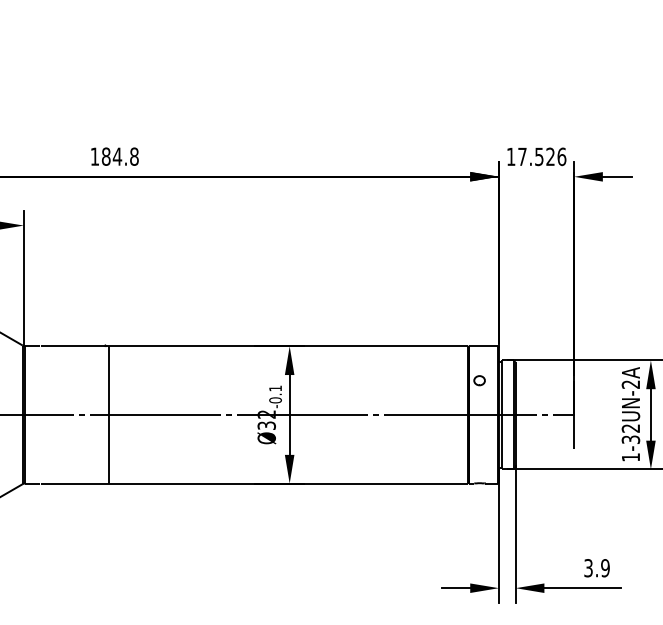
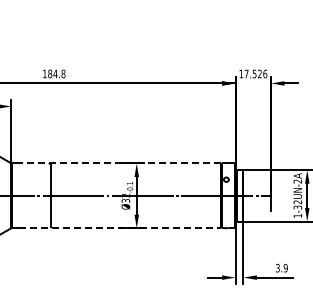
line: (255, 346) -> (120, 163), solid -> dashed
line: (255, 484) -> (120, 228), solid -> dashed

